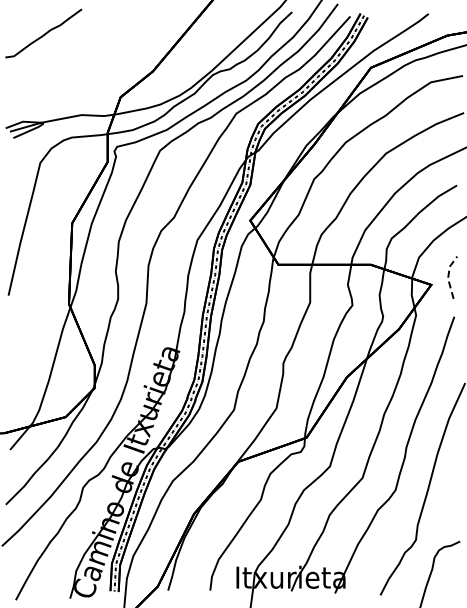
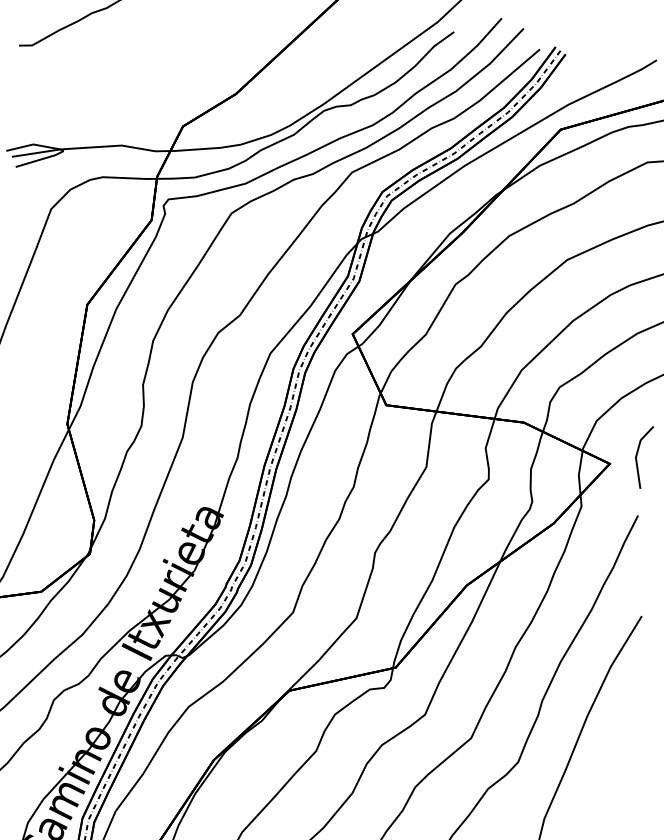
line: (448, 276) -> (636, 454), dashed -> solid

